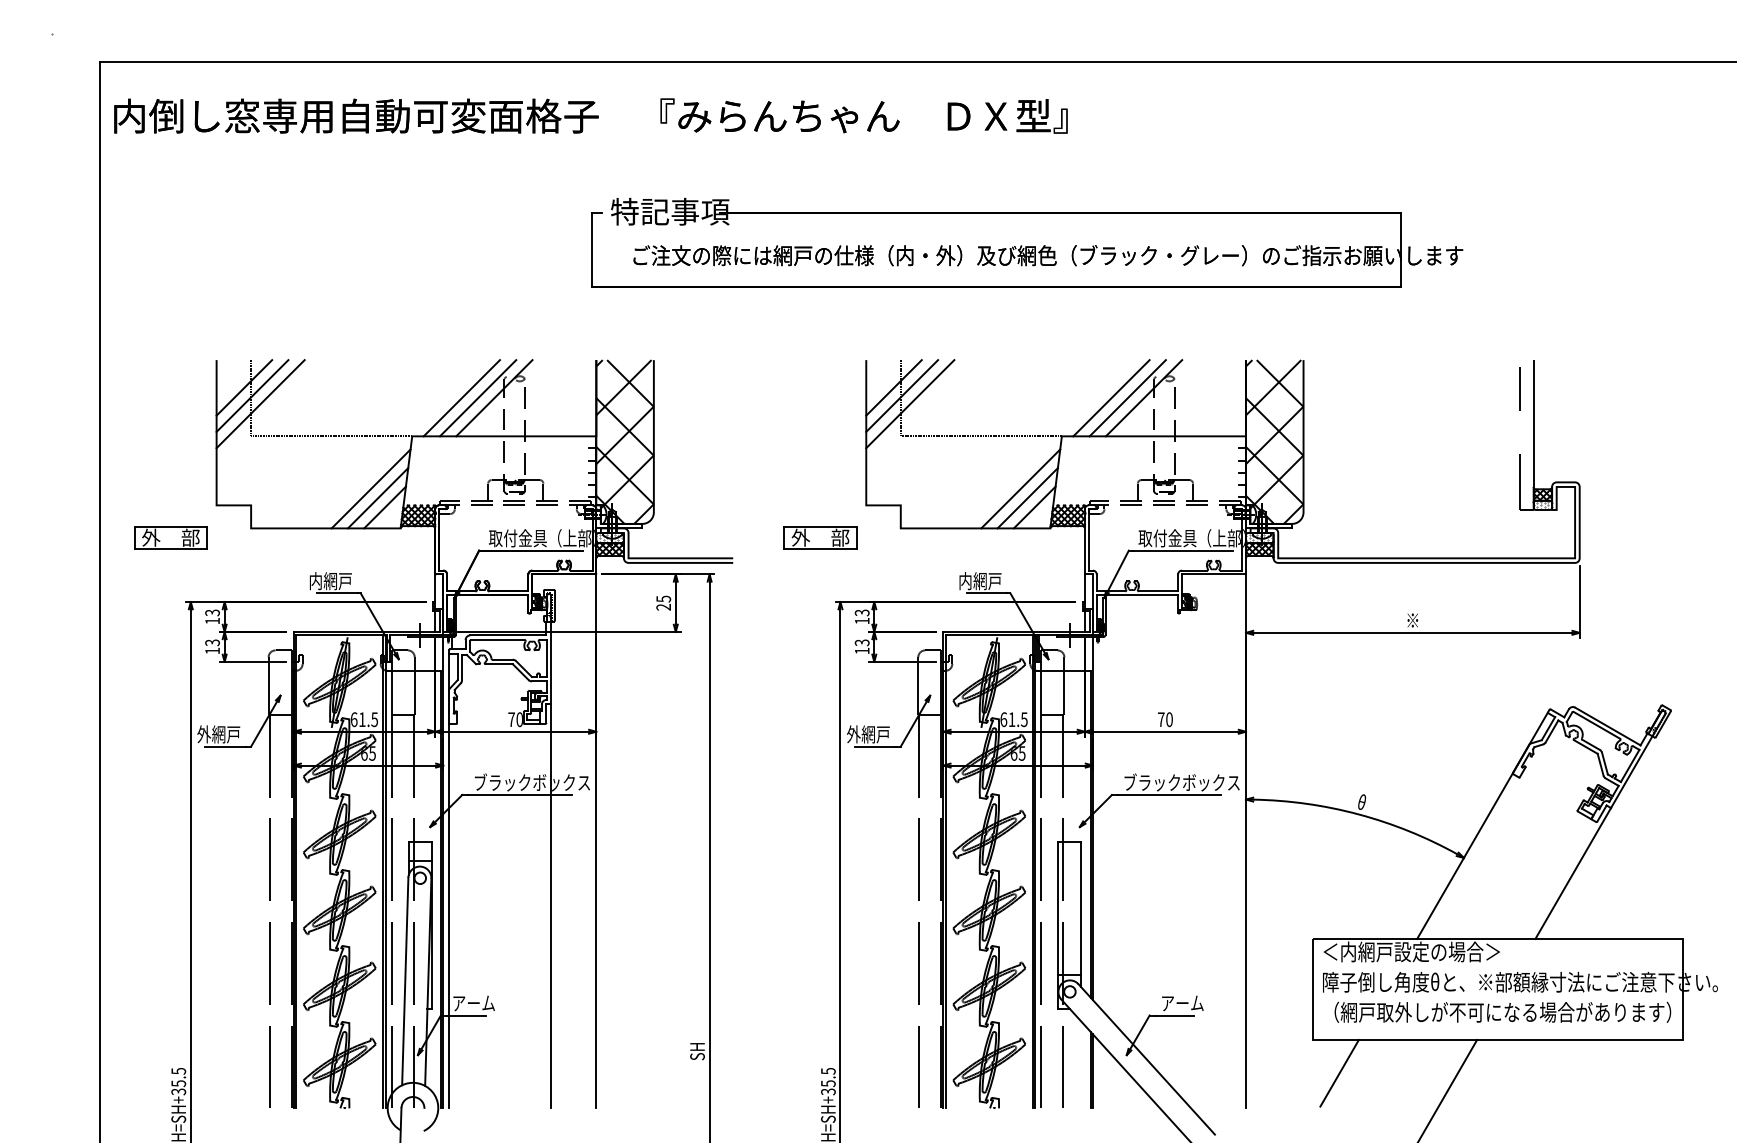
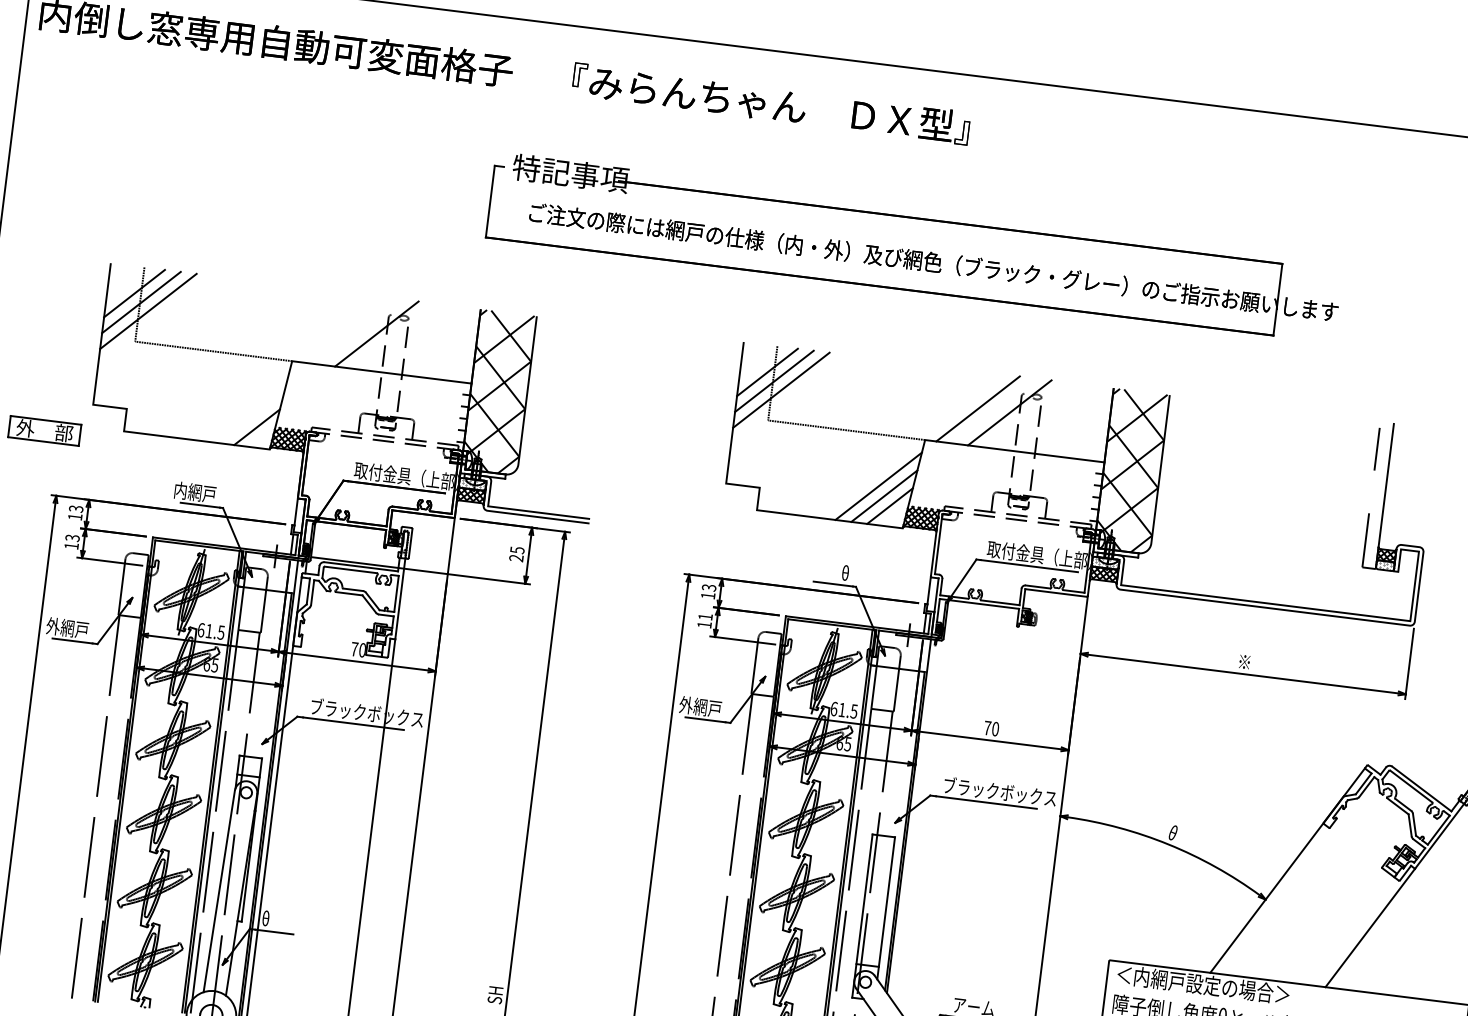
line: (461, 398) -> (344, 330), removed
line: (478, 398) -> (361, 332), removed
line: (1127, 398) -> (993, 411), removed
line: (370, 488) -> (245, 406), removed
line: (377, 498) -> (250, 417), removed
part: (820, 537) -> (677, 509), removed
text: (980, 581) -> (828, 571), 内網戸 -> θ
text: (861, 642) -> (704, 616), 13 -> 11
text: (473, 1002) -> (283, 920), アーム -> θ

